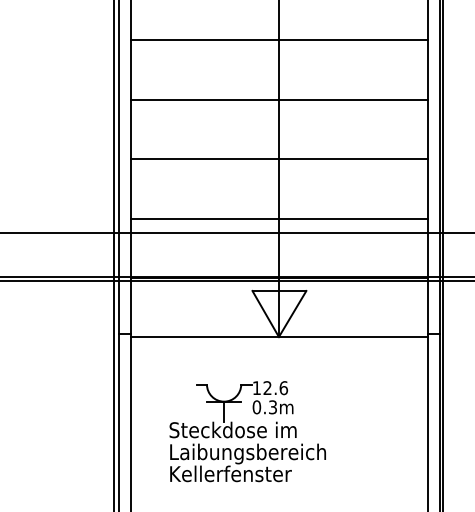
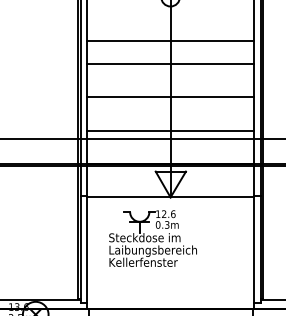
line: (278, 39) -> (170, 40), moved
part: (246, 431) -> (152, 238), moved

